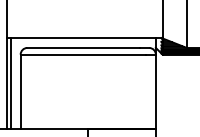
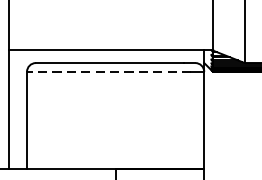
line: (83, 54) -> (109, 71), solid -> dashed
line: (10, 83) -> (13, 109), removed

